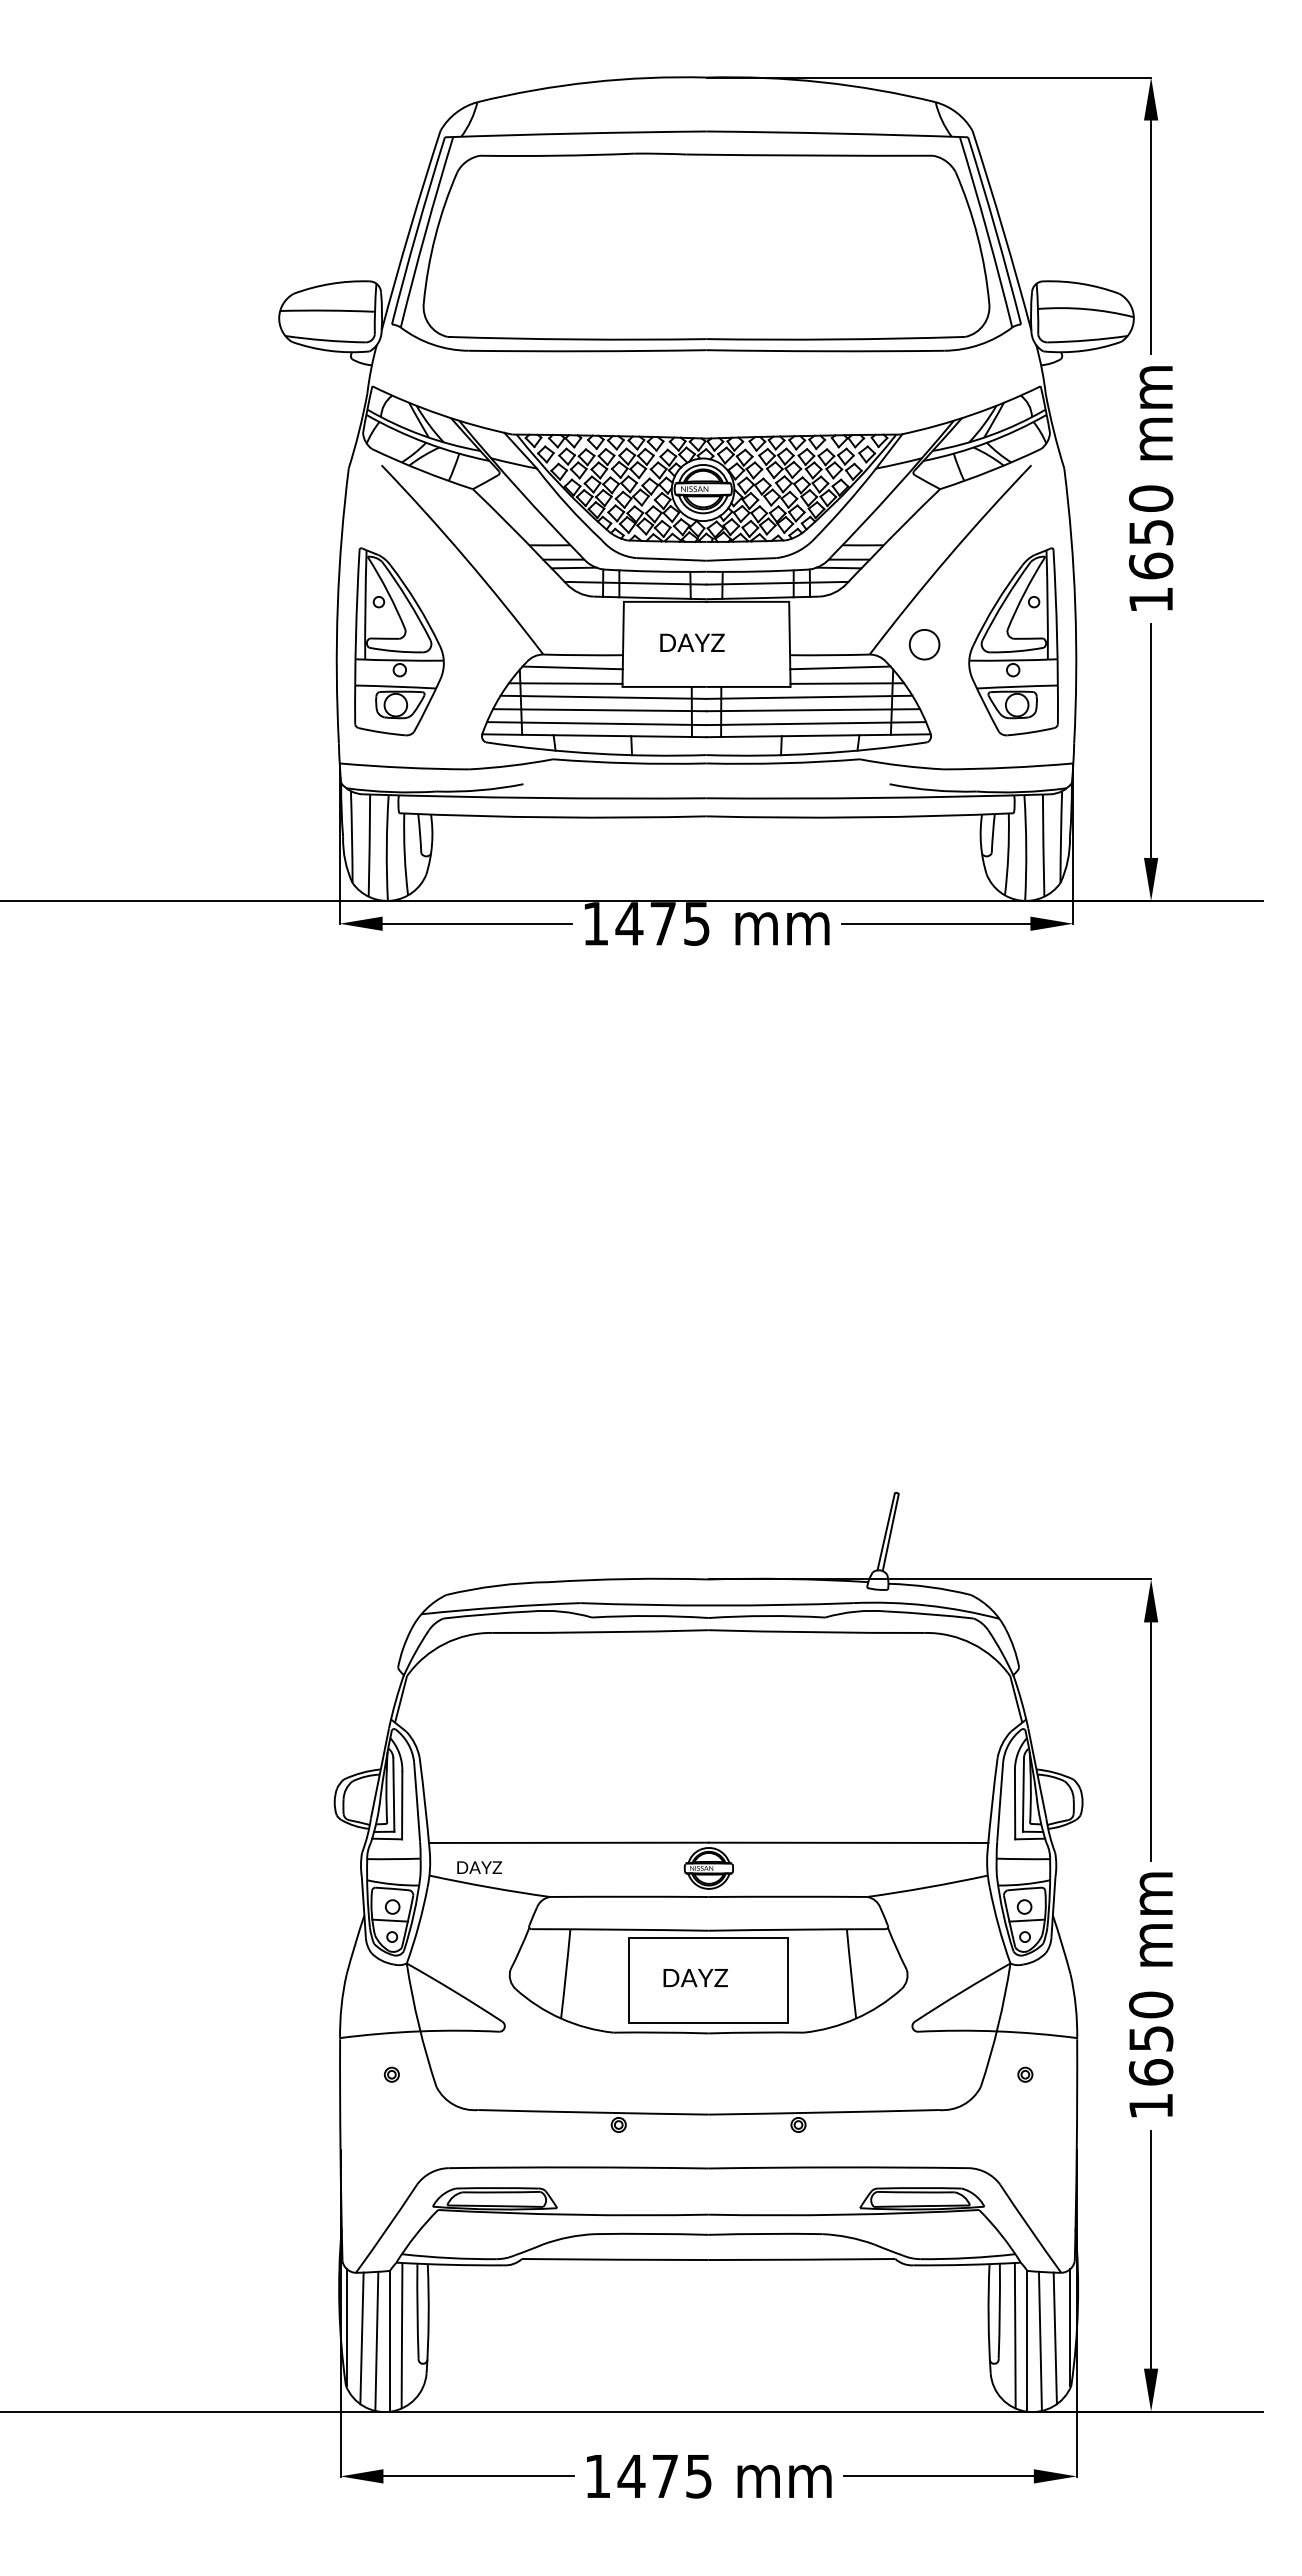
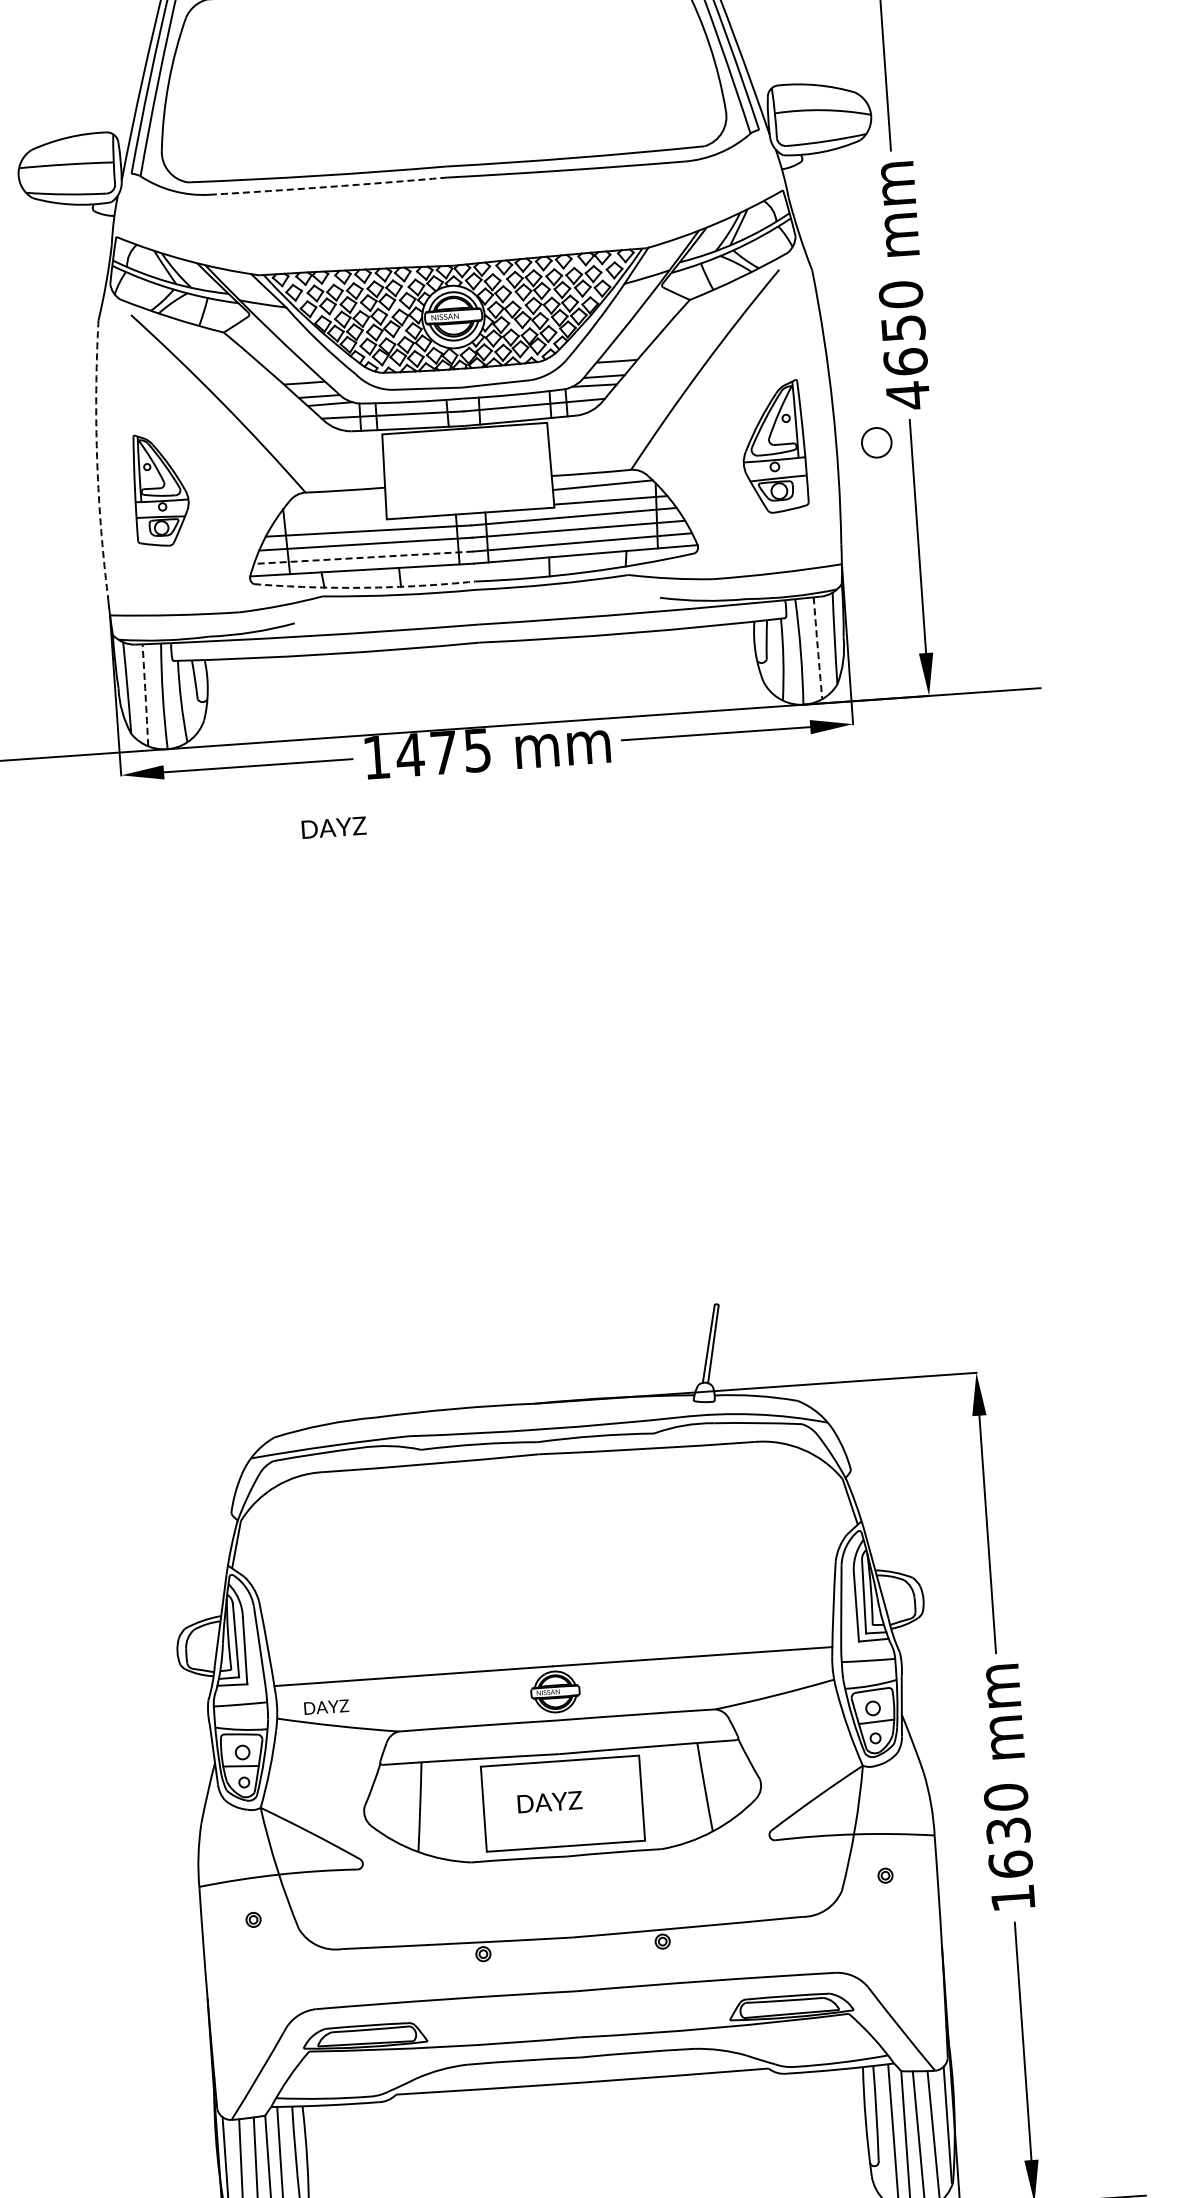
arc: (587, 351) -> (328, 187), solid -> dashed
text: (1150, 600) -> (907, 396), 1650 -> 4650
arc: (337, 605) -> (96, 458), solid -> dashed
part: (399, 641) -> (161, 489), size x0.6
part: (1013, 641) -> (773, 446), size x0.7
text: (692, 642) -> (334, 827), moved
circle: (924, 644) -> (876, 442), moved
line: (572, 667) -> (335, 503), removed
line: (565, 683) -> (329, 519), removed
line: (596, 723) -> (363, 557), solid -> dashed
arc: (595, 753) -> (364, 587), solid -> dashed
arc: (369, 845) -> (145, 695), solid -> dashed
arc: (1043, 845) -> (817, 648), solid -> dashed
text: (1150, 2038) -> (1007, 1830), 1650 -> 1630

